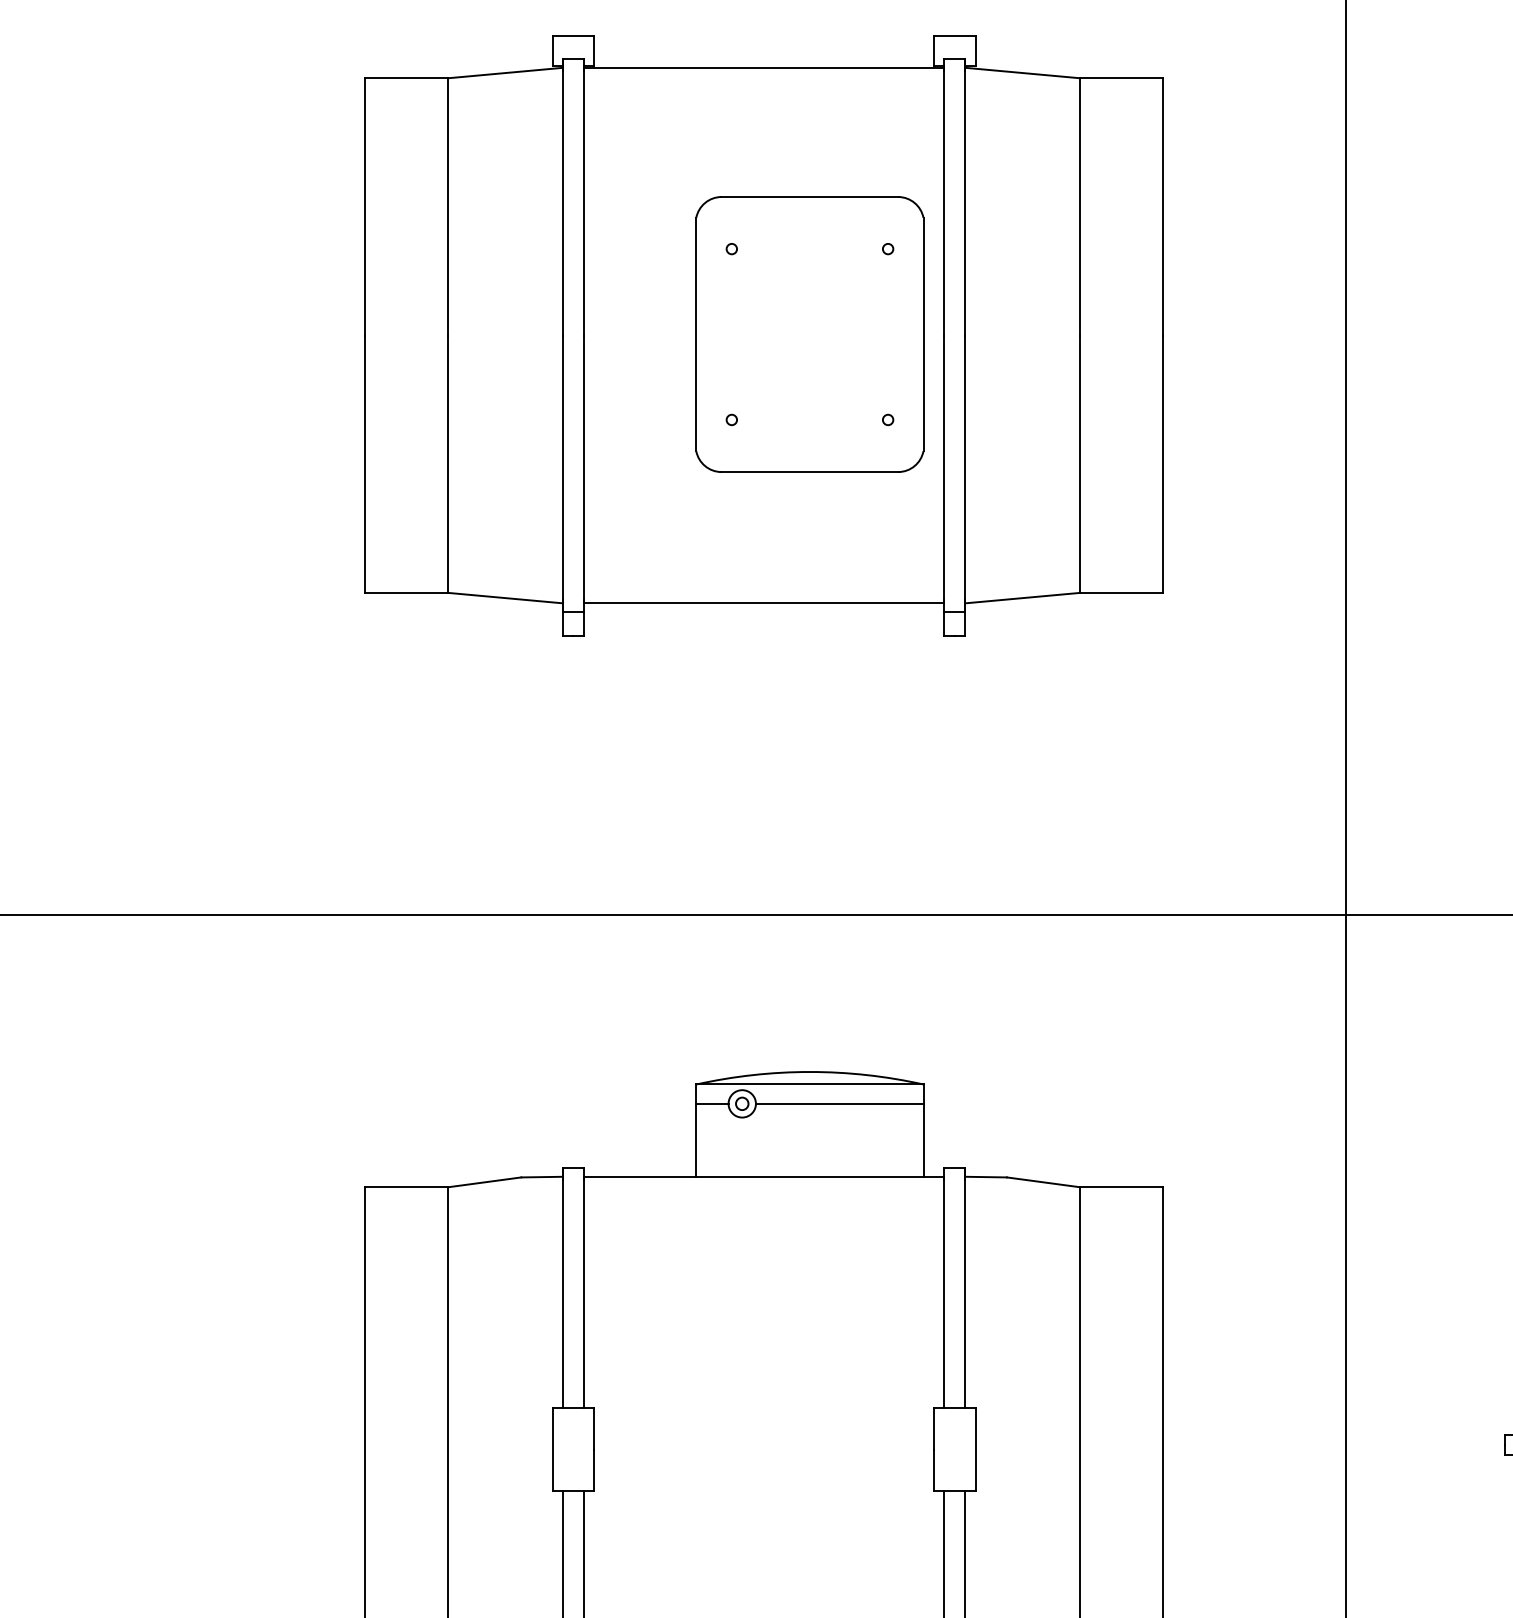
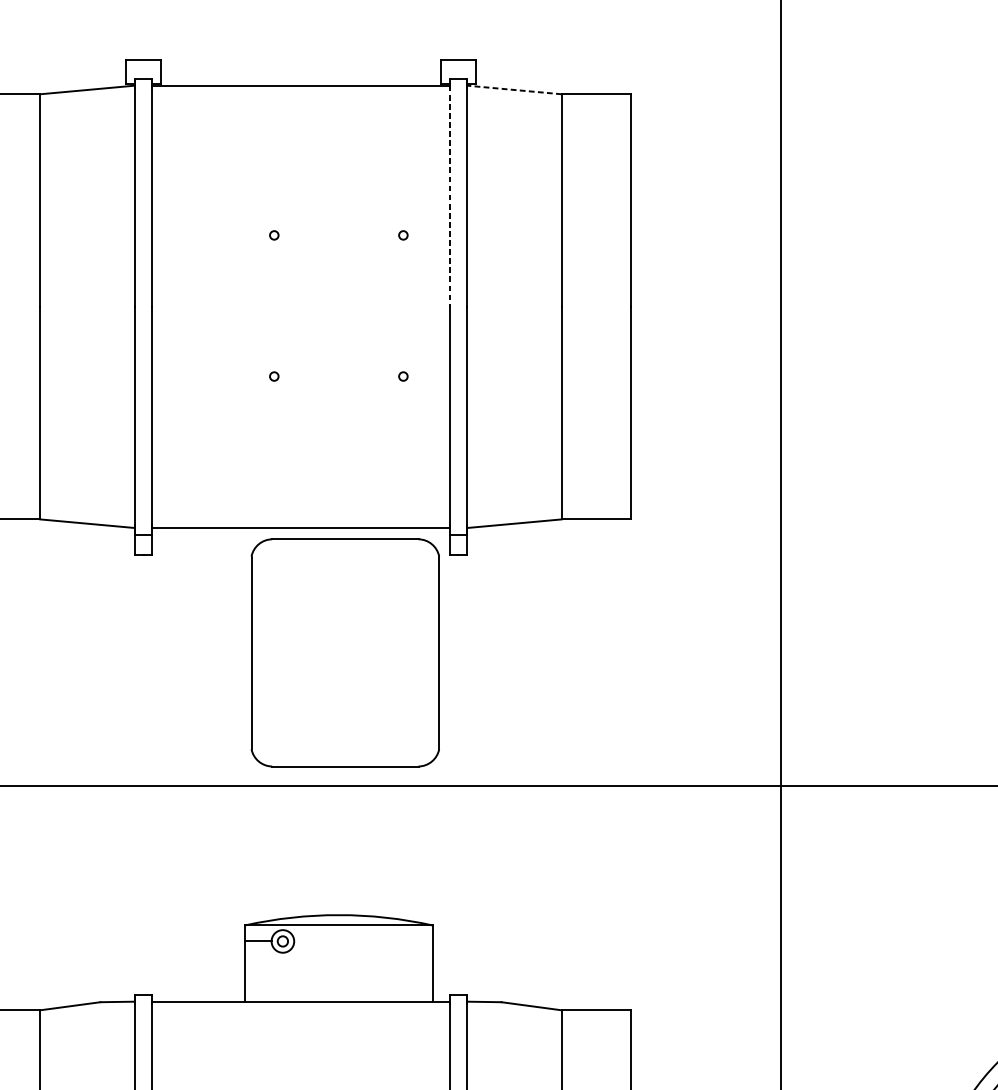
line: (1022, 73) -> (514, 90), solid -> dashed
line: (944, 201) -> (449, 196), solid -> dashed
part: (809, 334) -> (345, 652), moved
line: (839, 1103) -> (363, 941), removed

